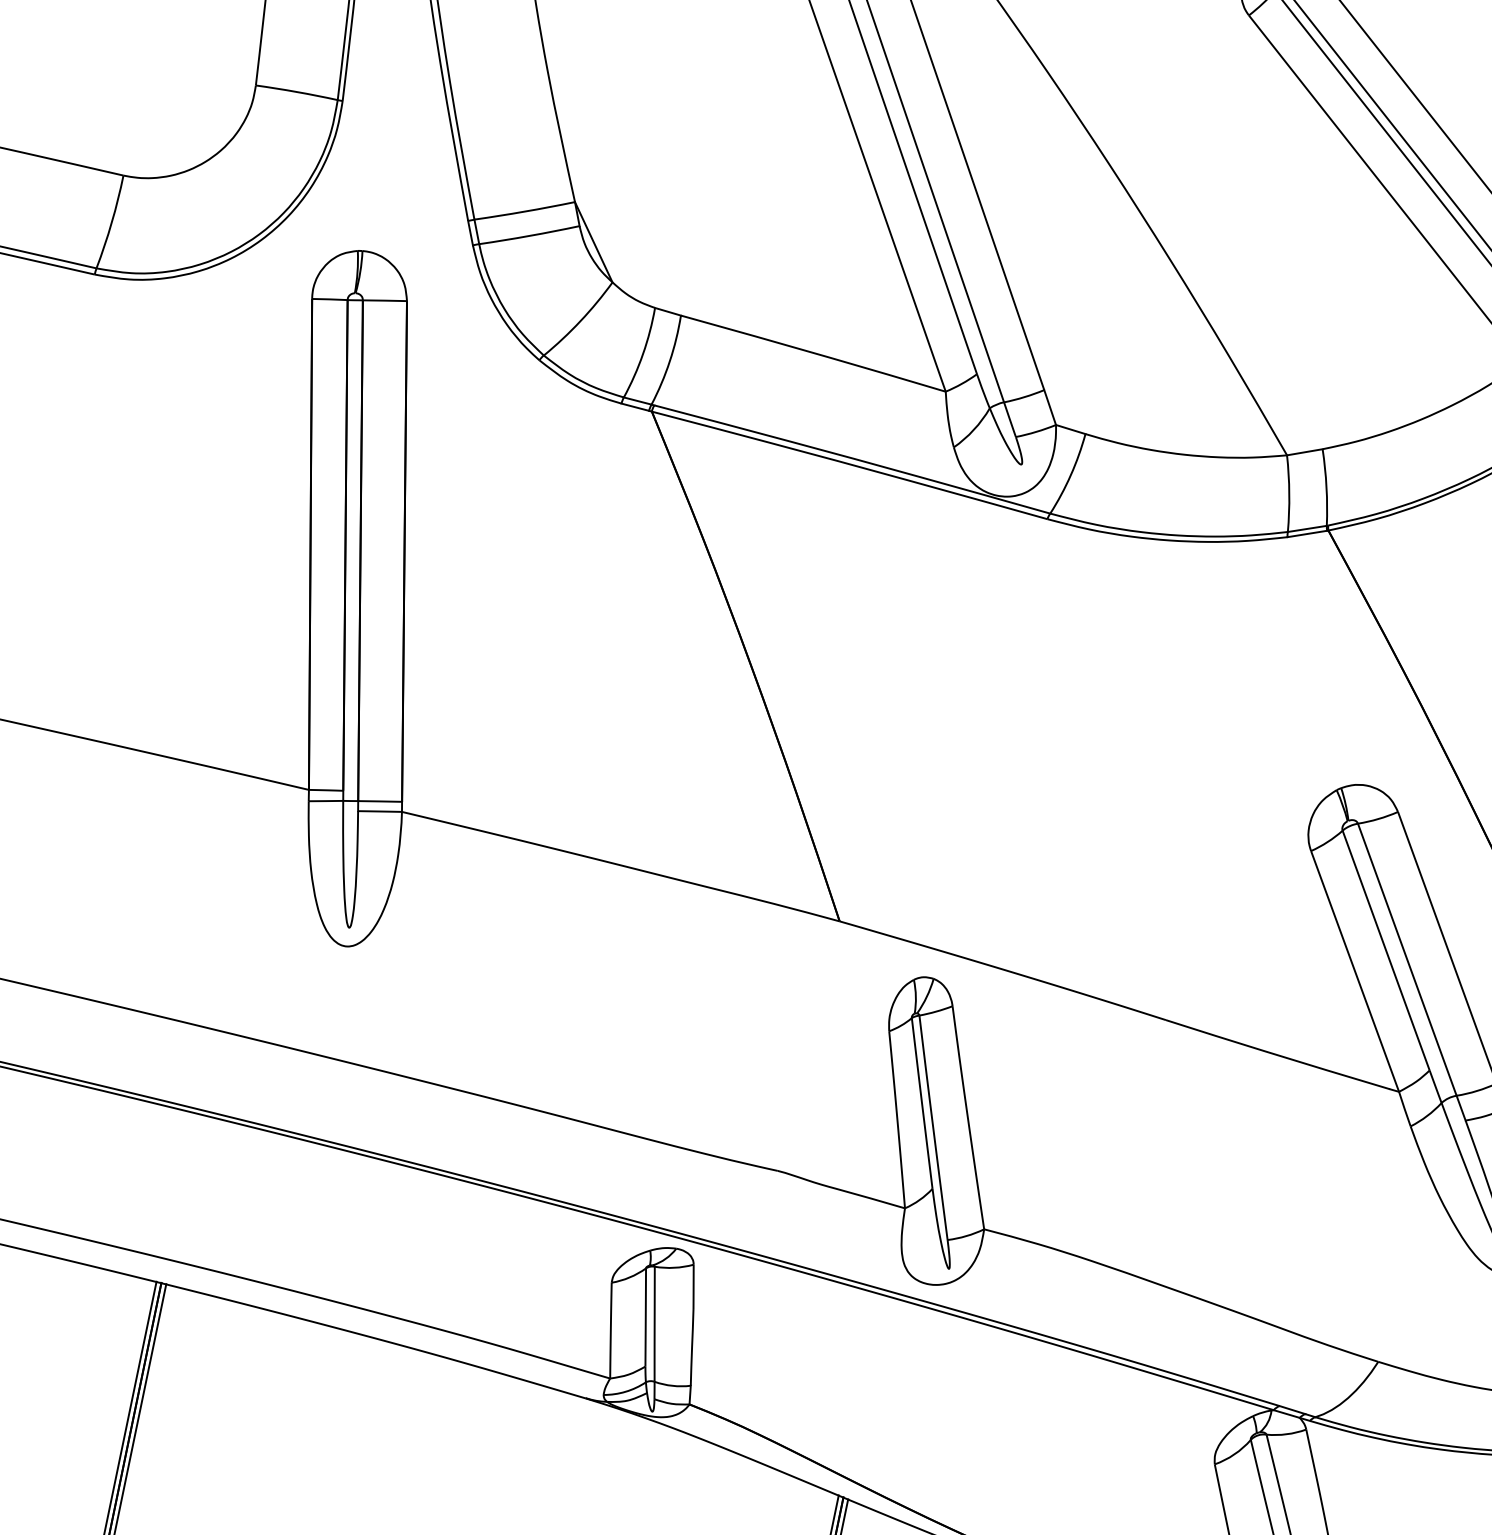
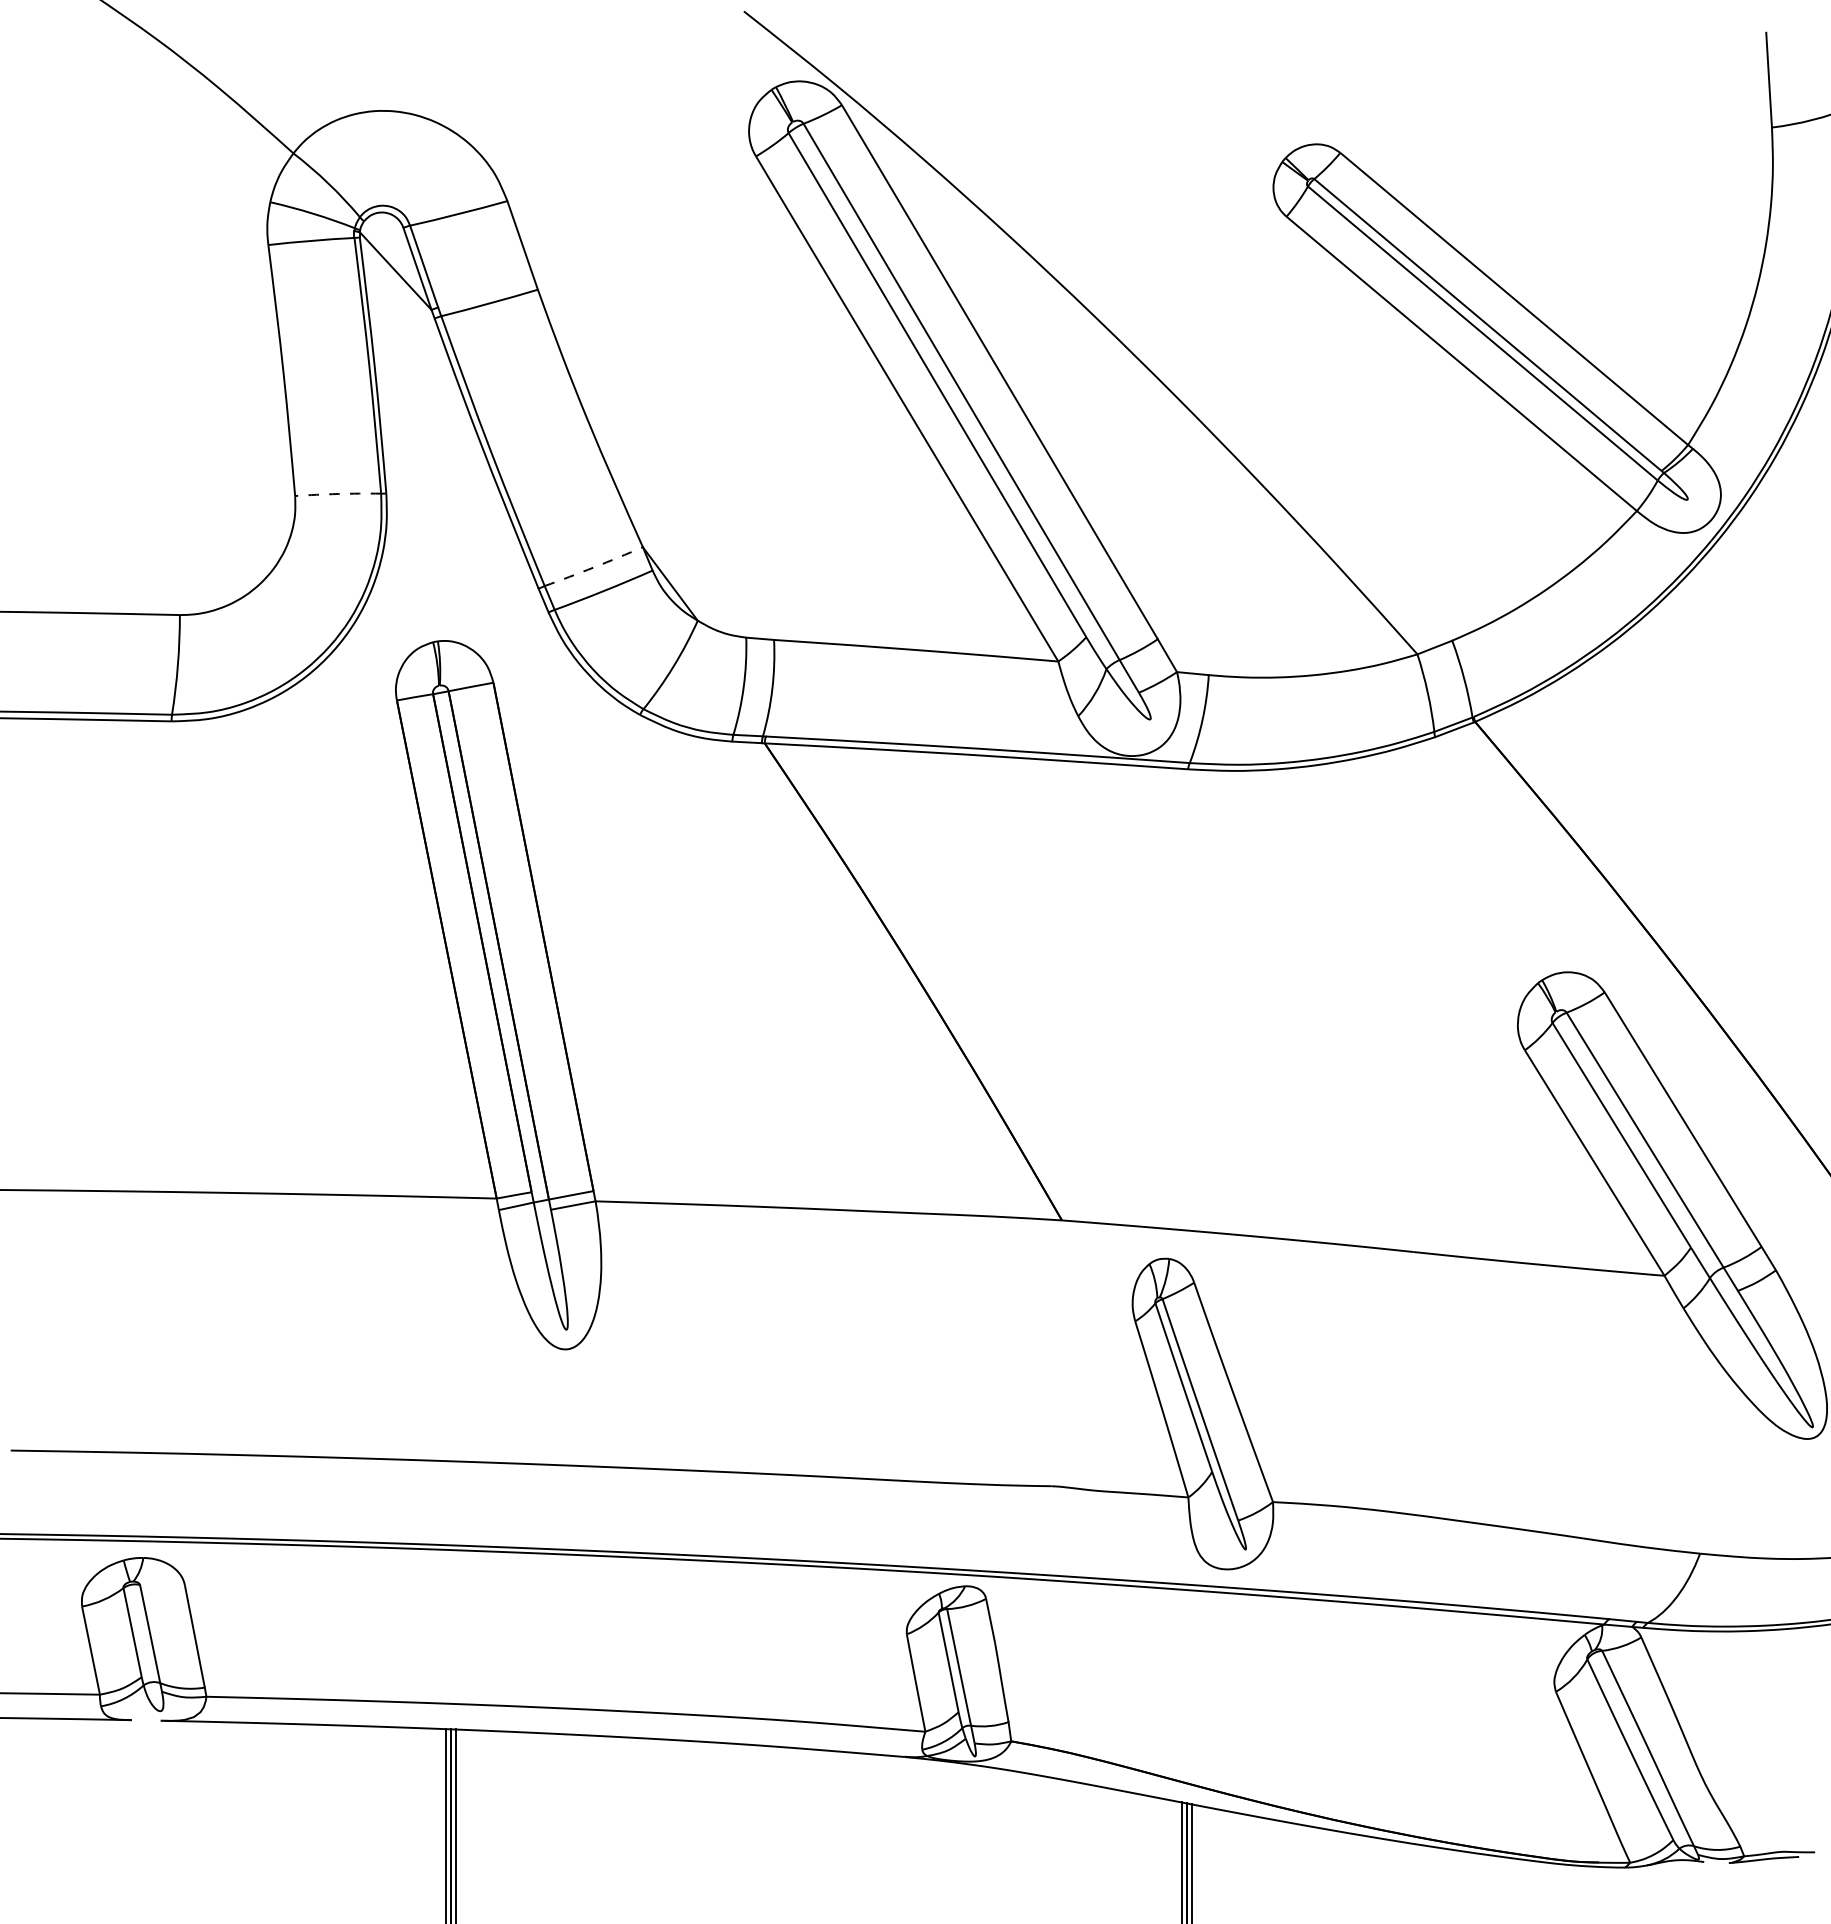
arc: (297, 92) -> (338, 494), solid -> dashed
arc: (525, 211) -> (594, 567), solid -> dashed

